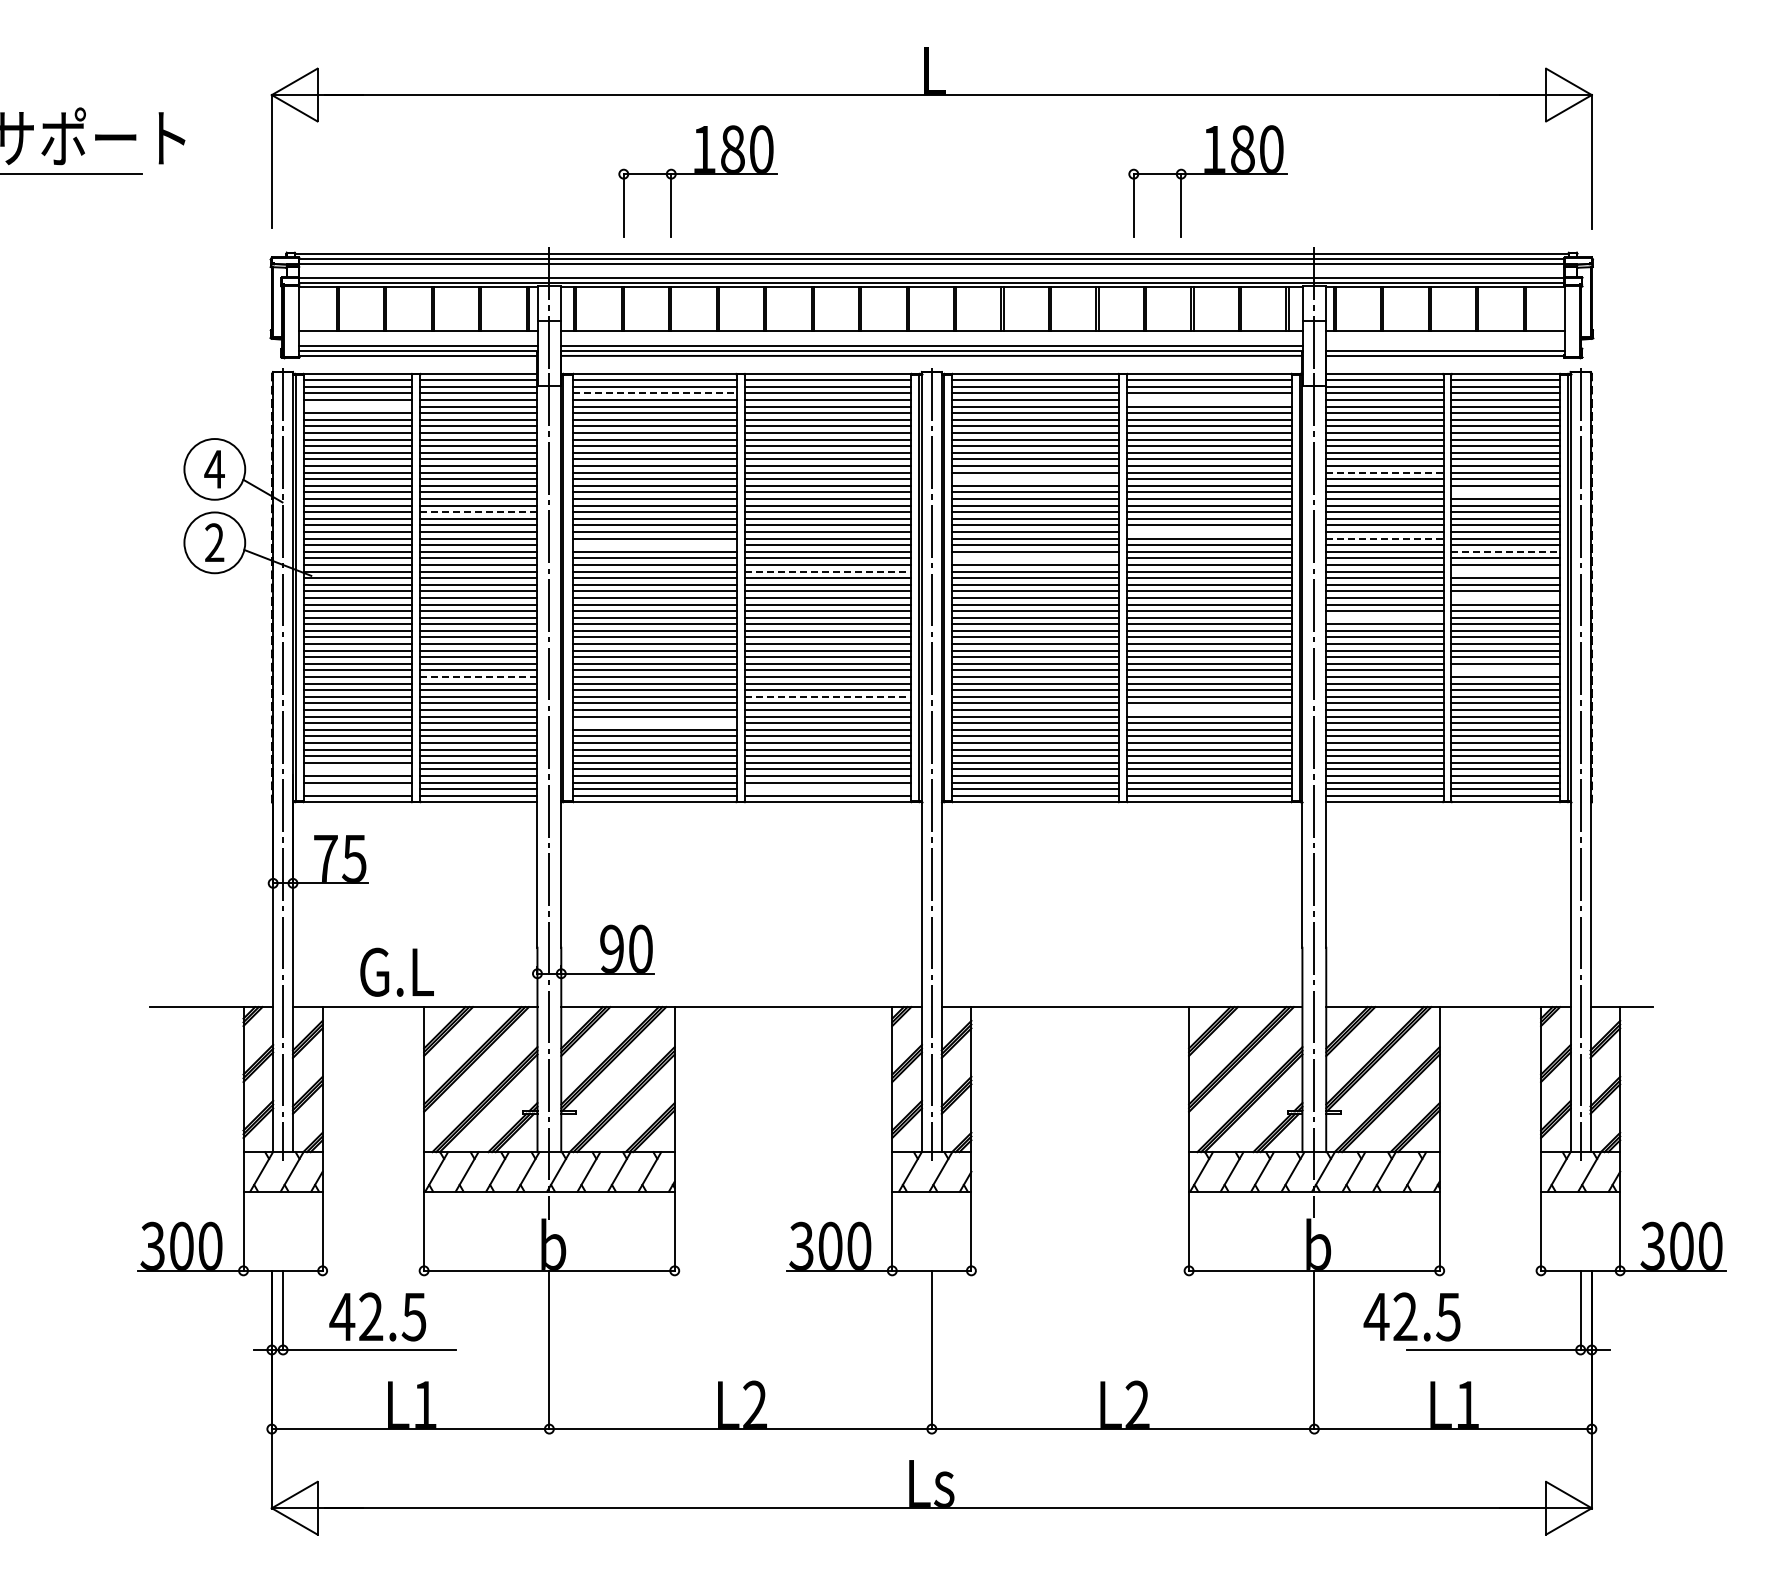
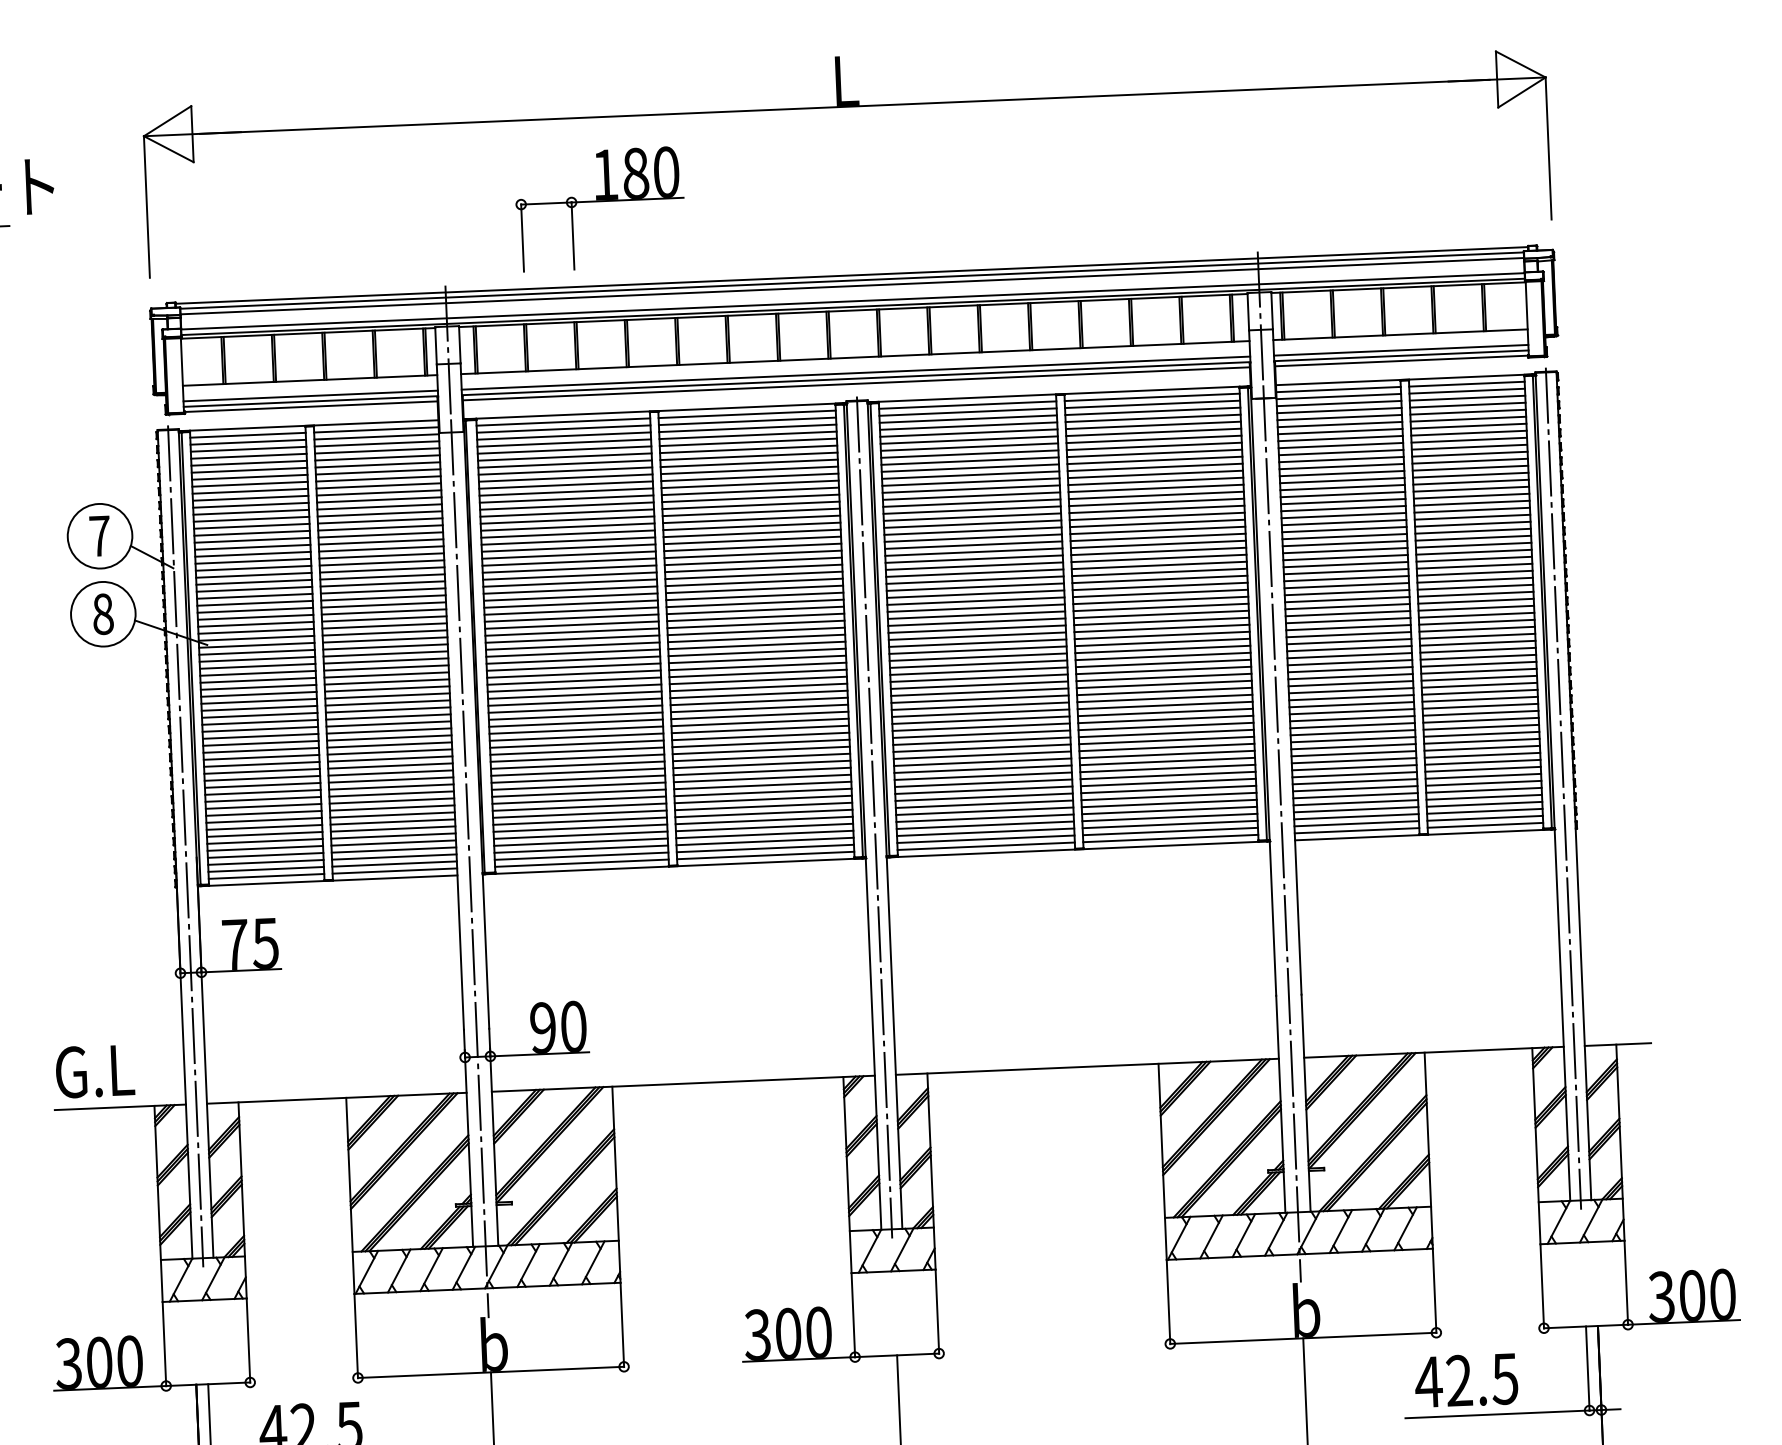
part: (1207, 174) -> (1141, 178), removed
line: (1445, 345) -> (1401, 349), added
line: (654, 393) -> (563, 436), dashed -> solid
line: (1209, 400) -> (1153, 418), added
line: (357, 406) -> (248, 463), added
text: (214, 469) -> (99, 536), 4 -> 7
line: (1384, 472) -> (1342, 487), dashed -> solid
line: (1035, 479) -> (971, 510), added
line: (1505, 492) -> (1471, 503), added
line: (478, 512) -> (381, 570), dashed -> solid
line: (1209, 531) -> (1159, 557), added
line: (1384, 538) -> (1345, 557), dashed -> solid
text: (214, 542) -> (102, 613), 2 -> 8
line: (654, 545) -> (570, 597), added
line: (1506, 551) -> (1475, 565), dashed -> solid
line: (1035, 558) -> (975, 594), added
line: (828, 571) -> (756, 617), dashed -> solid
line: (1505, 571) -> (1475, 587), added
line: (1505, 597) -> (1476, 614), added
line: (1384, 617) -> (1348, 641), added
line: (1505, 670) -> (1479, 692), added
line: (478, 677) -> (389, 745), dashed -> solid
line: (828, 696) -> (761, 750), dashed -> solid
line: (1209, 710) -> (1167, 748), added
line: (654, 723) -> (578, 786), added
line: (357, 769) -> (264, 848), added
line: (357, 789) -> (265, 869), added
line: (827, 789) -> (764, 848), added
text: (396, 971) -> (94, 1070), moved
text: (1411, 1316) -> (1465, 1380), moved

